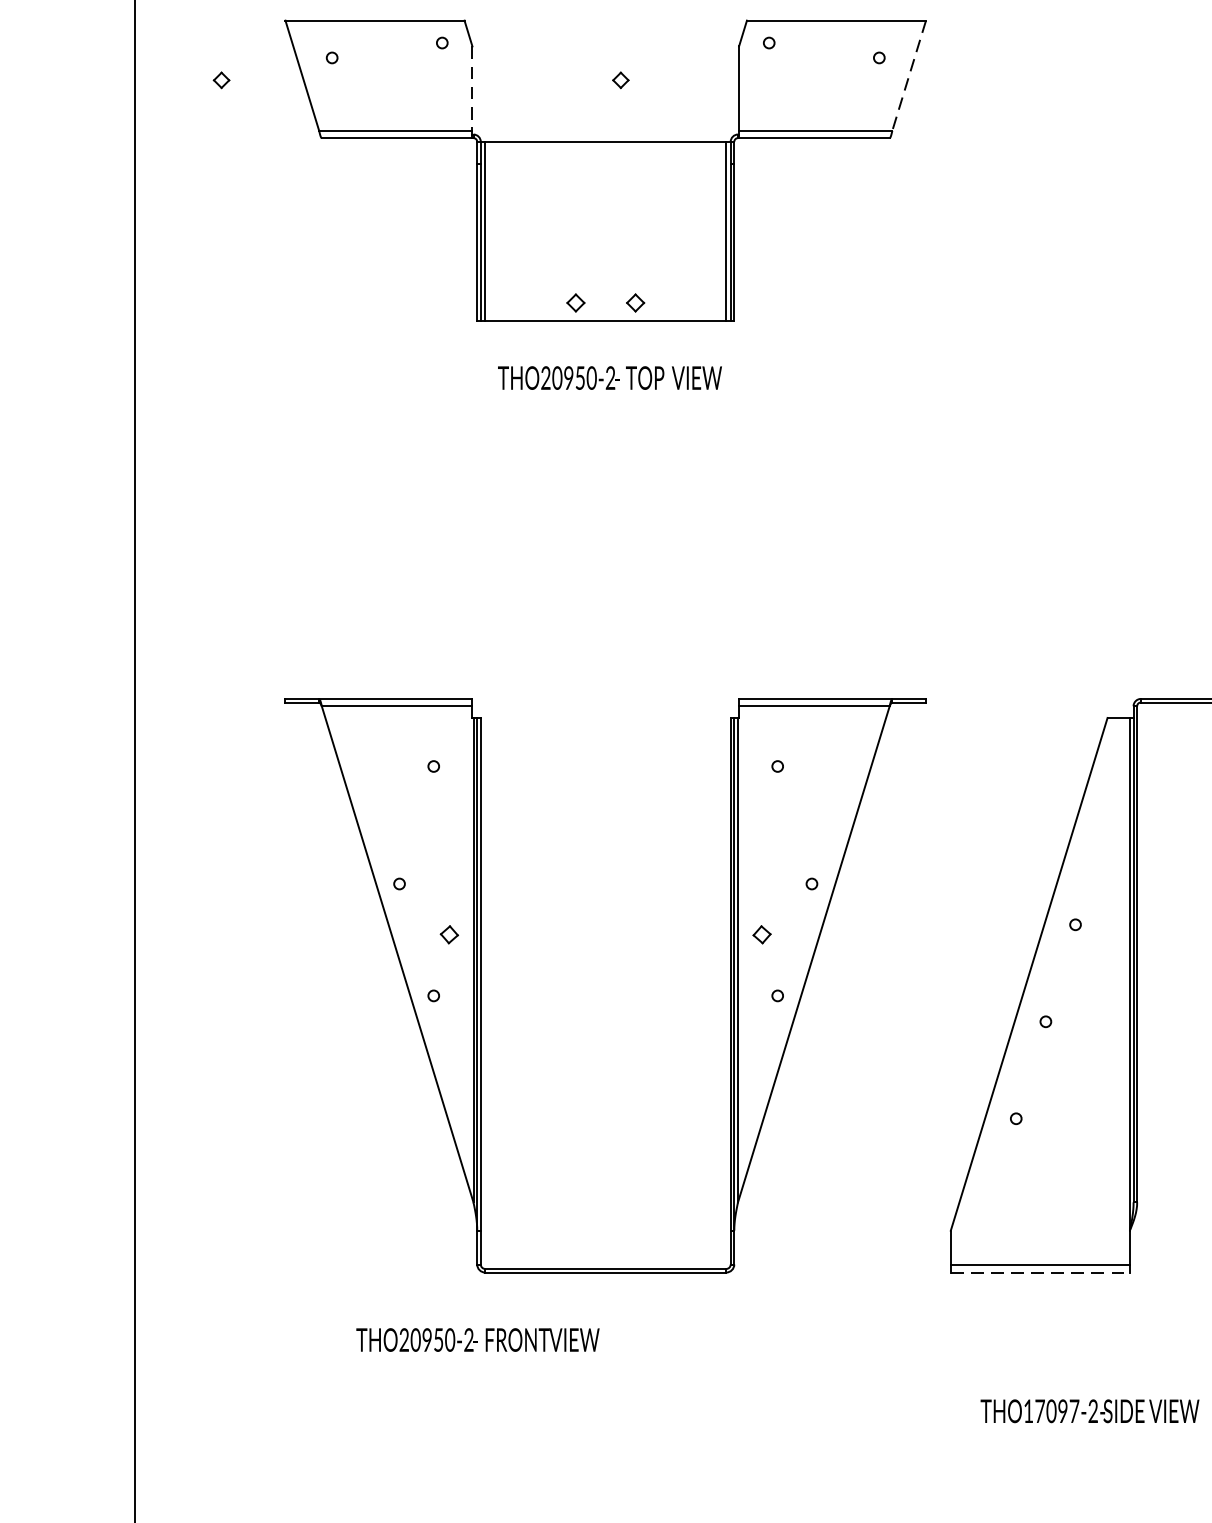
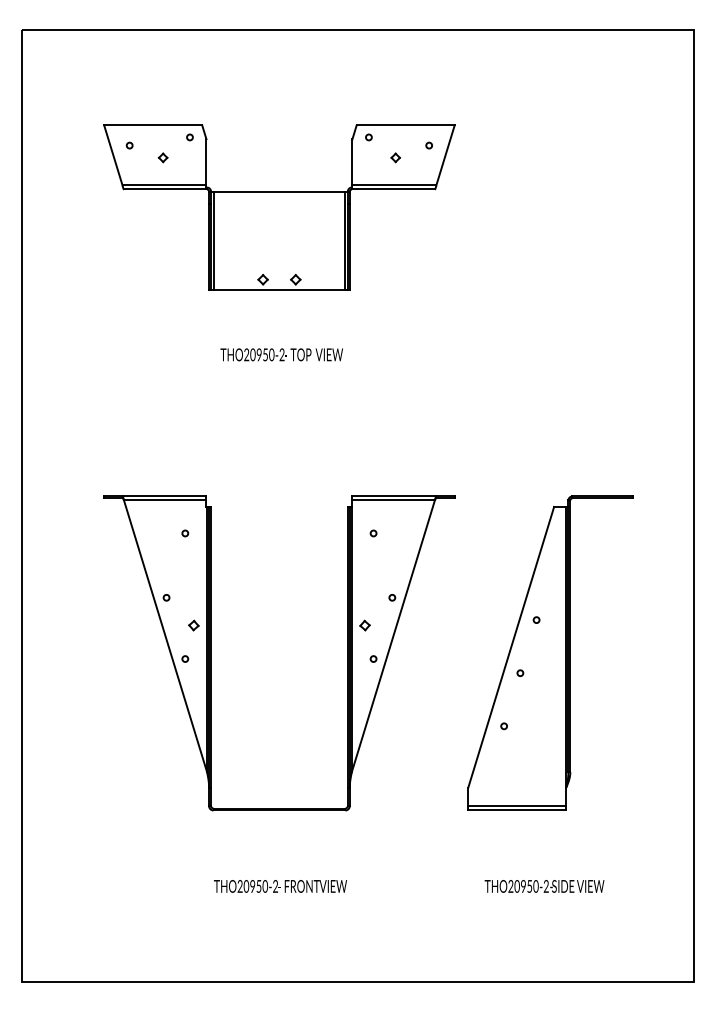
line: (909, 76) -> (445, 155), dashed -> solid
part: (220, 79) -> (162, 157), moved
part: (620, 79) -> (395, 157), moved
line: (472, 88) -> (206, 162), dashed -> solid
text: (609, 377) -> (281, 354), moved
line: (1040, 1272) -> (517, 810), dashed -> solid
text: (477, 1340) -> (280, 886), moved
text: (1051, 1411) -> (523, 886), THO17097-2- -> THO20950-2-

